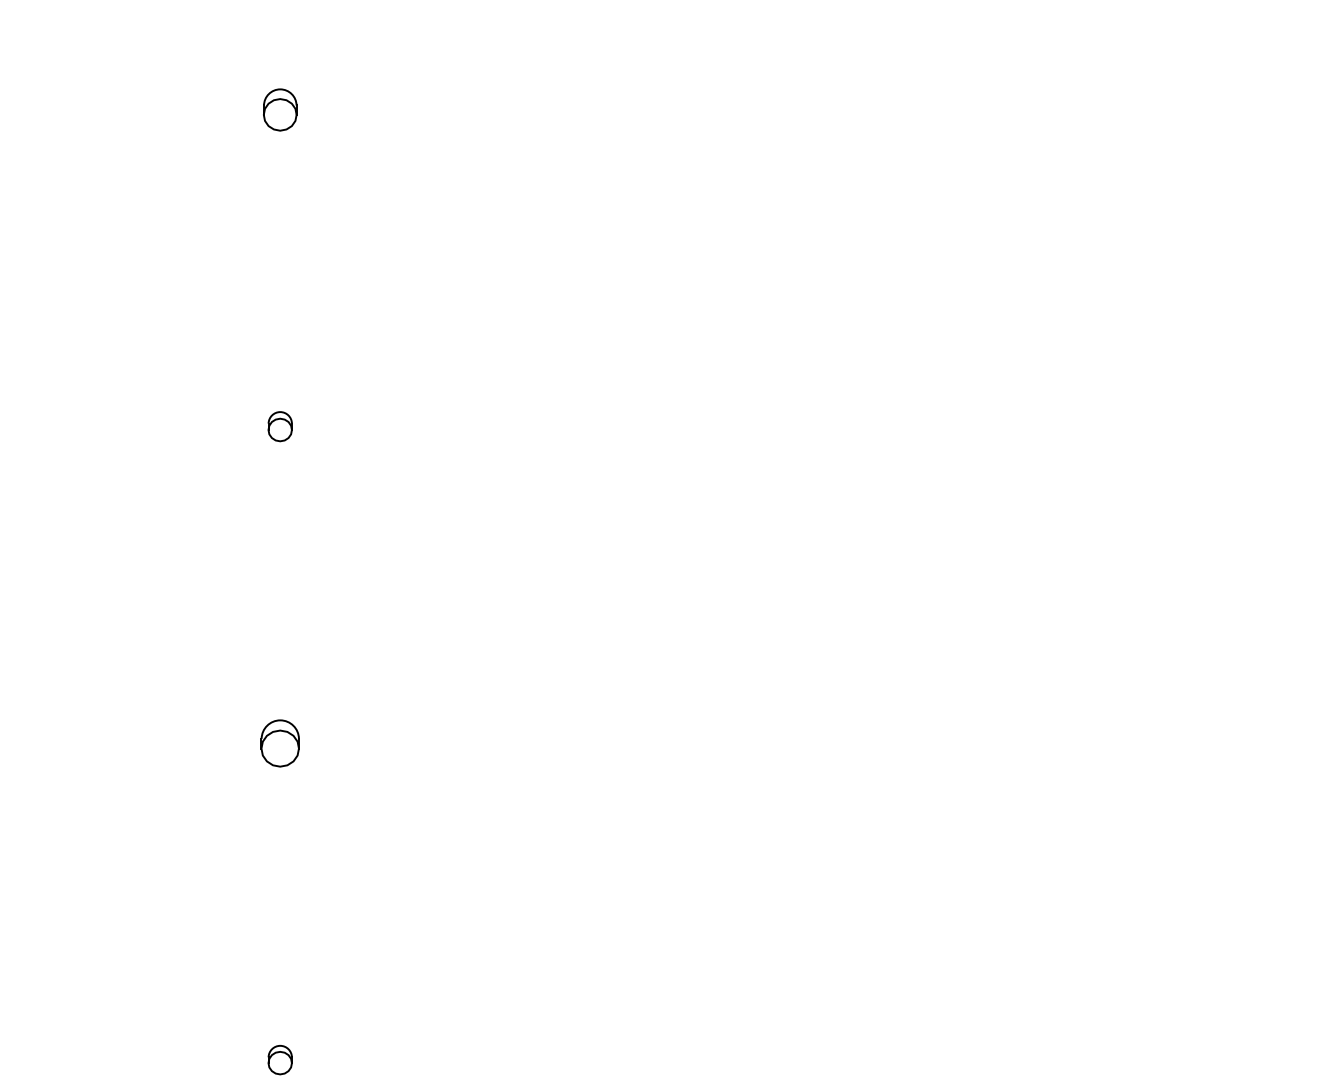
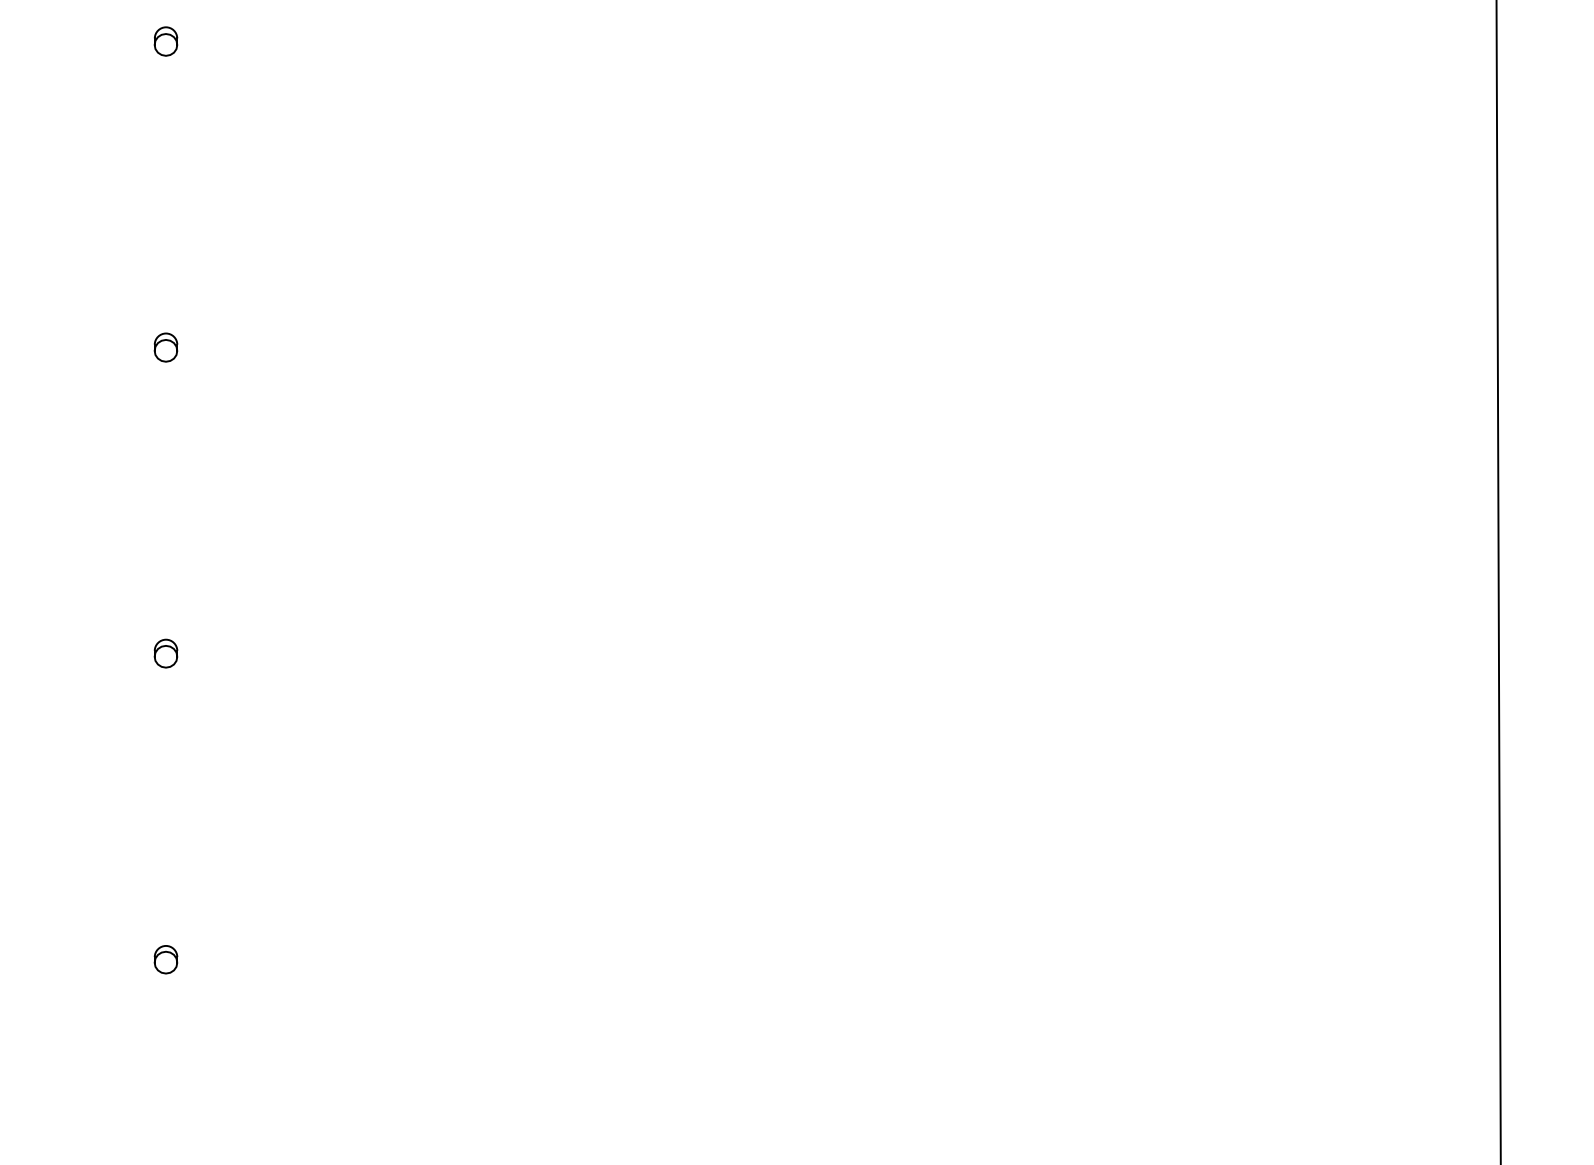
part: (279, 109) -> (165, 41), size x0.71
part: (279, 743) -> (165, 653), size x0.62

